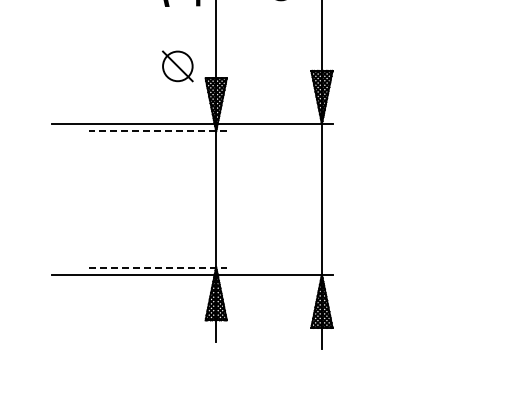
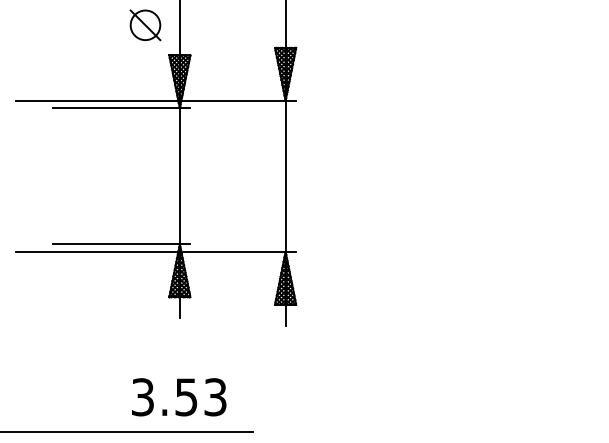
part: (177, 66) -> (145, 25), moved
line: (157, 131) -> (121, 108), dashed -> solid
line: (157, 267) -> (121, 244), dashed -> solid

